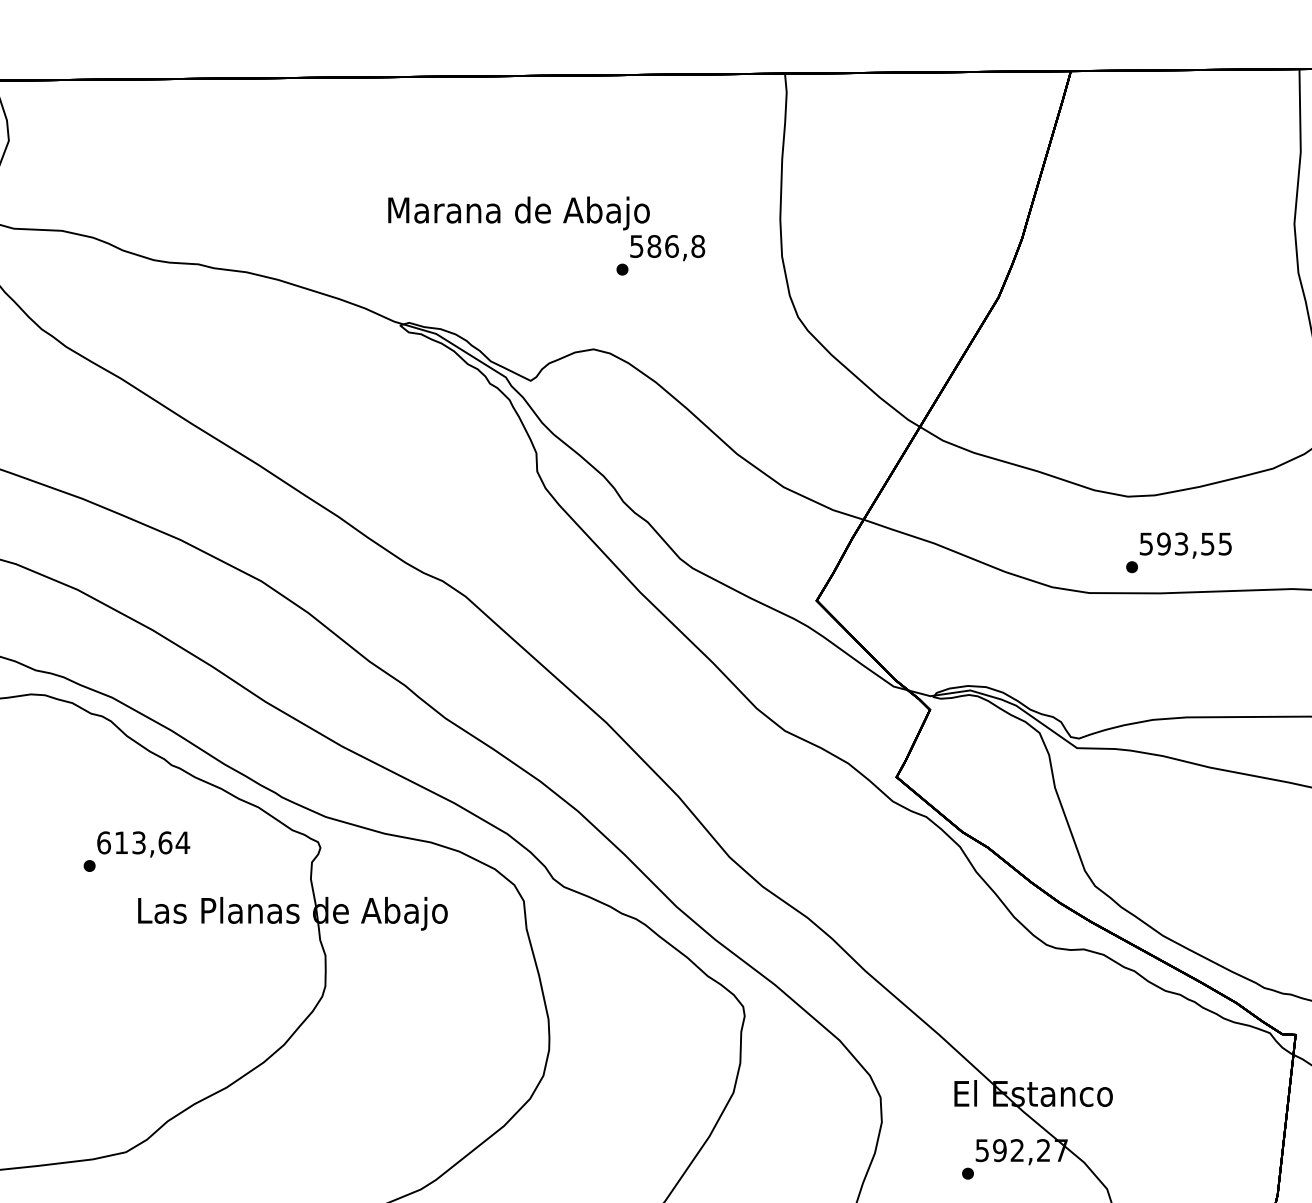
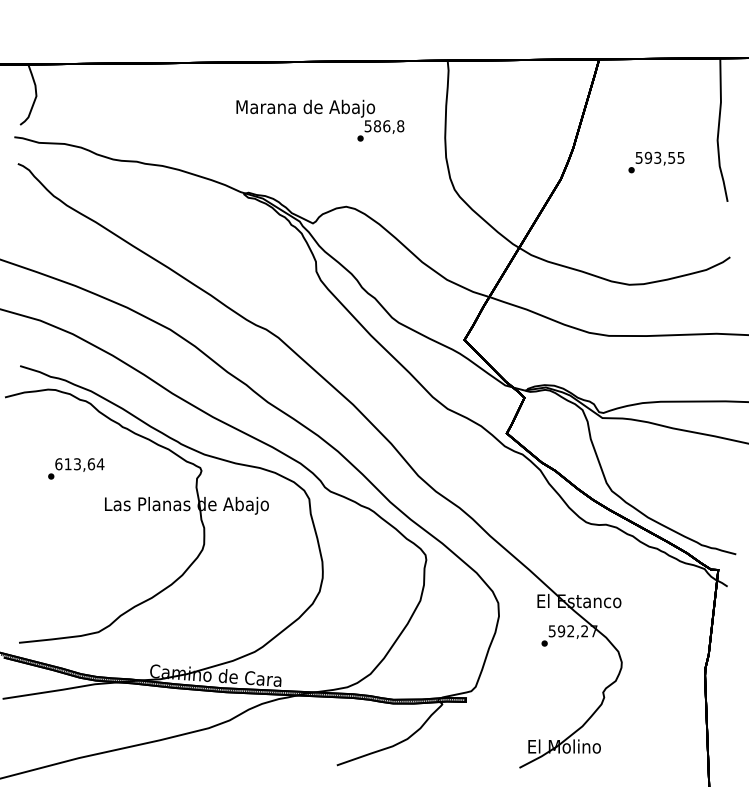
text: (546, 235) -> (320, 120), moved
text: (1179, 552) -> (656, 162), moved
text: (137, 850) -> (76, 468), moved

